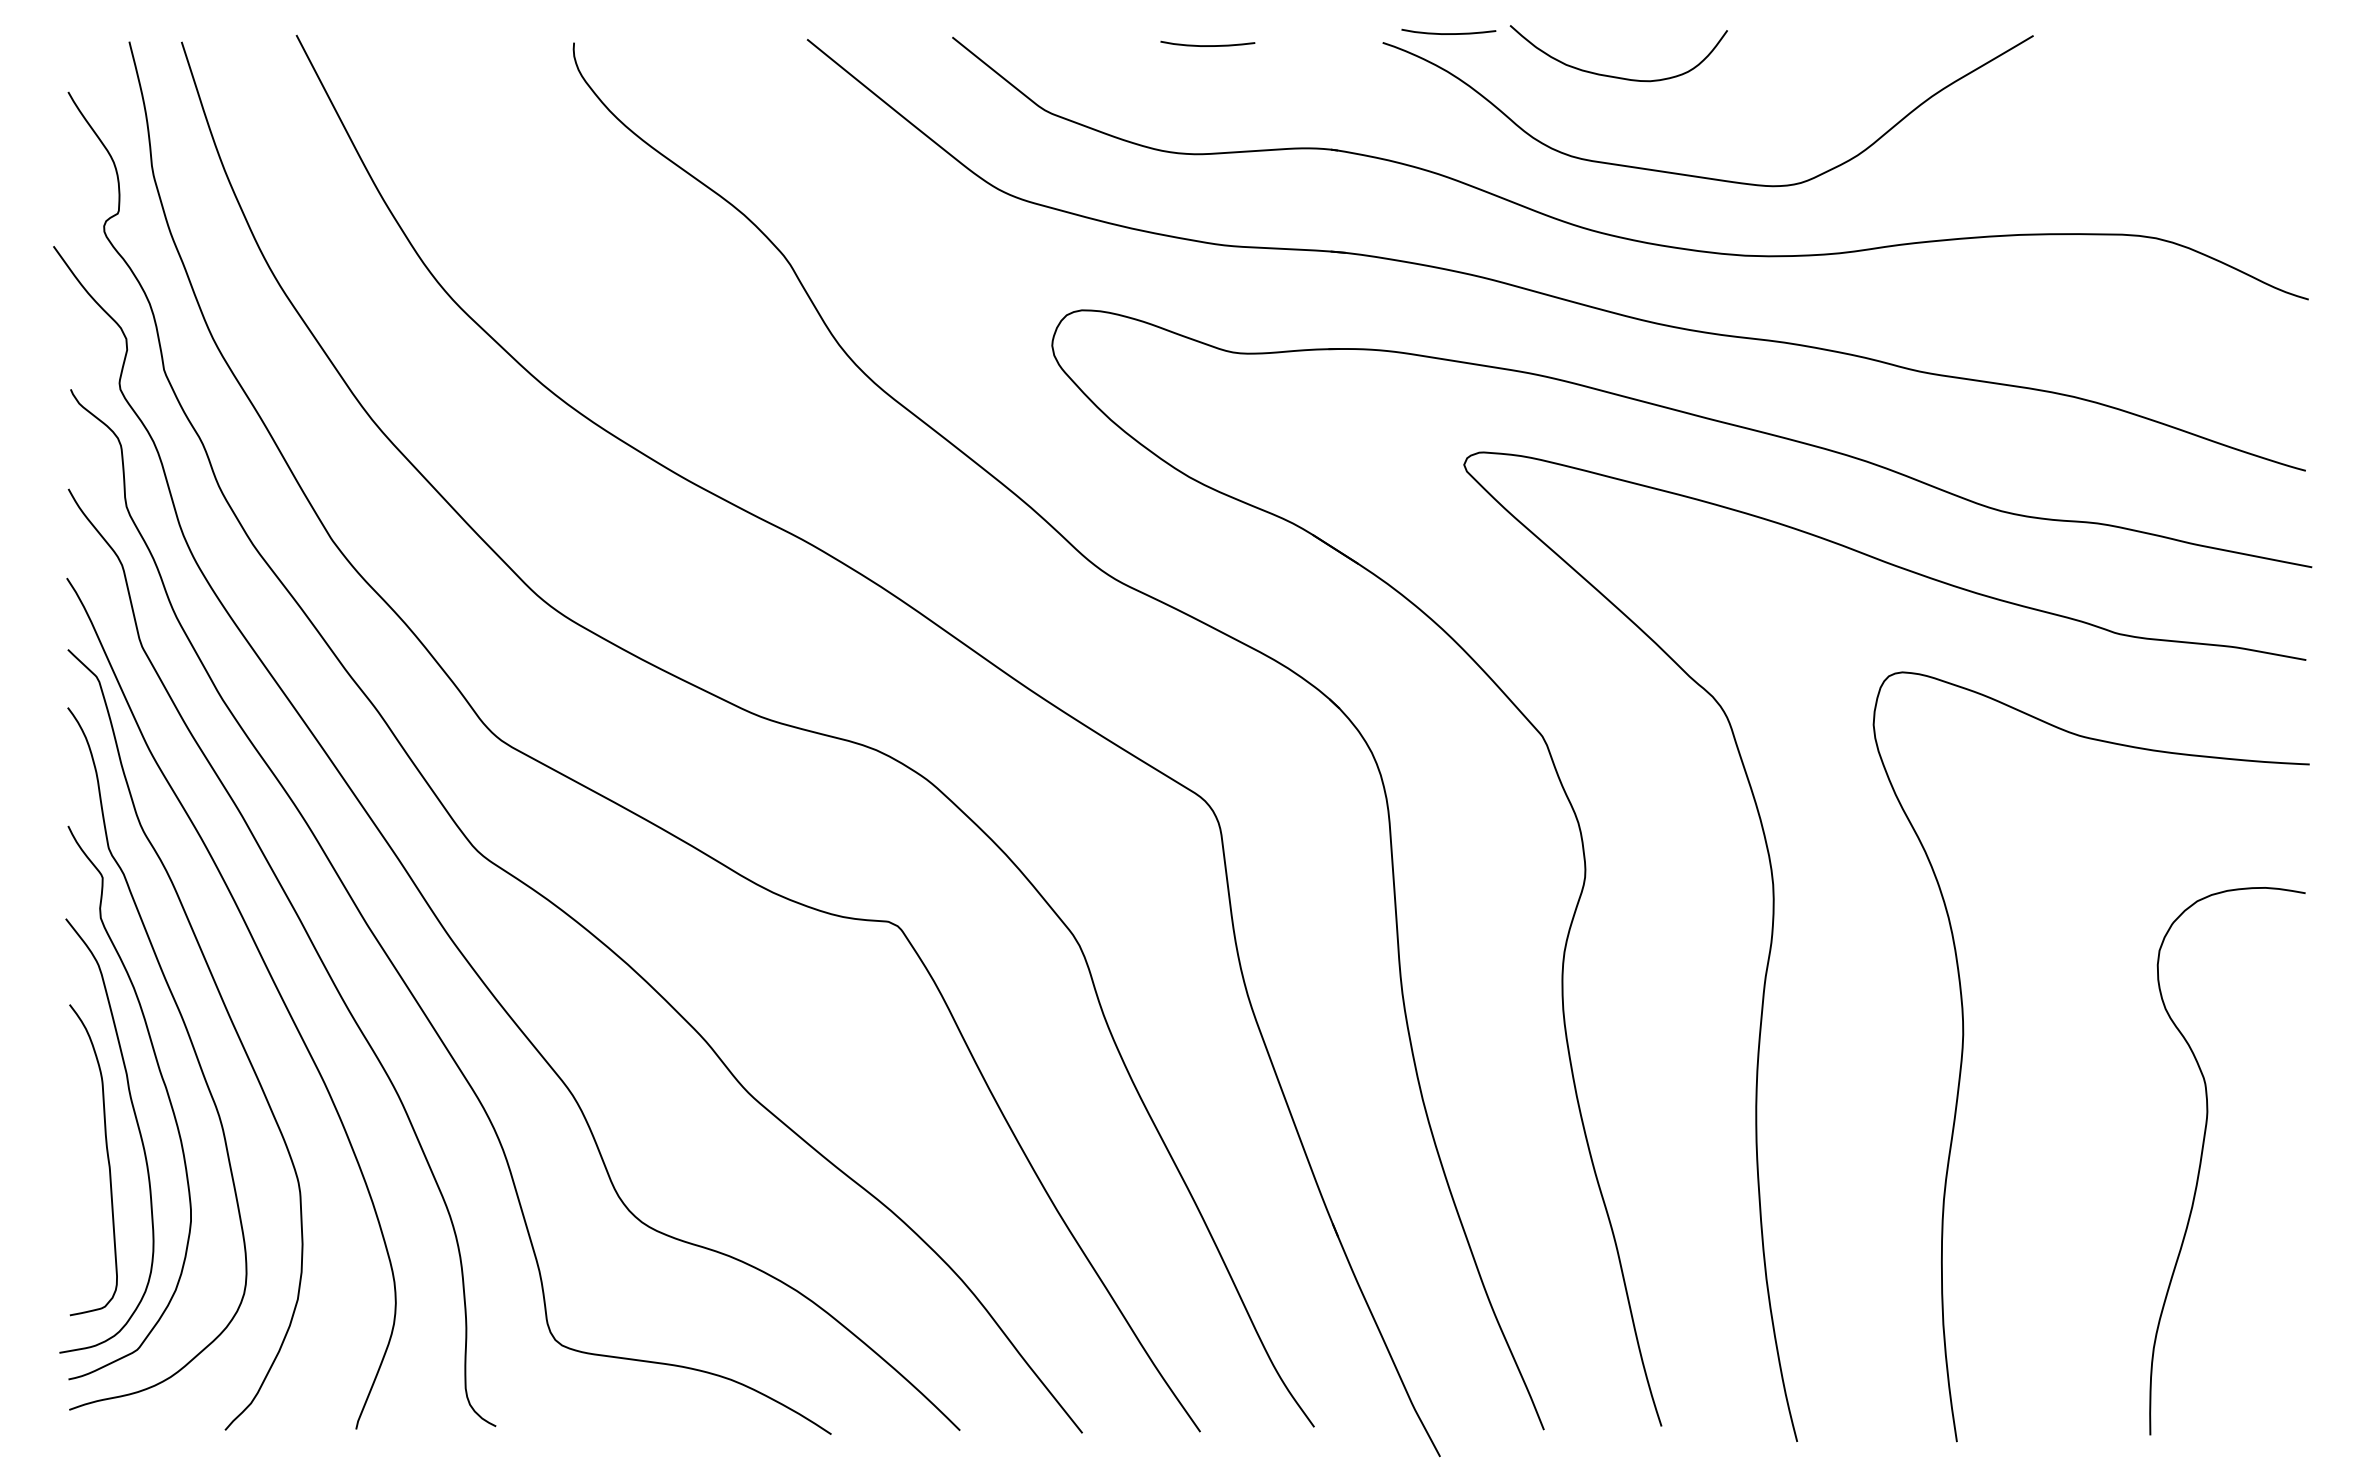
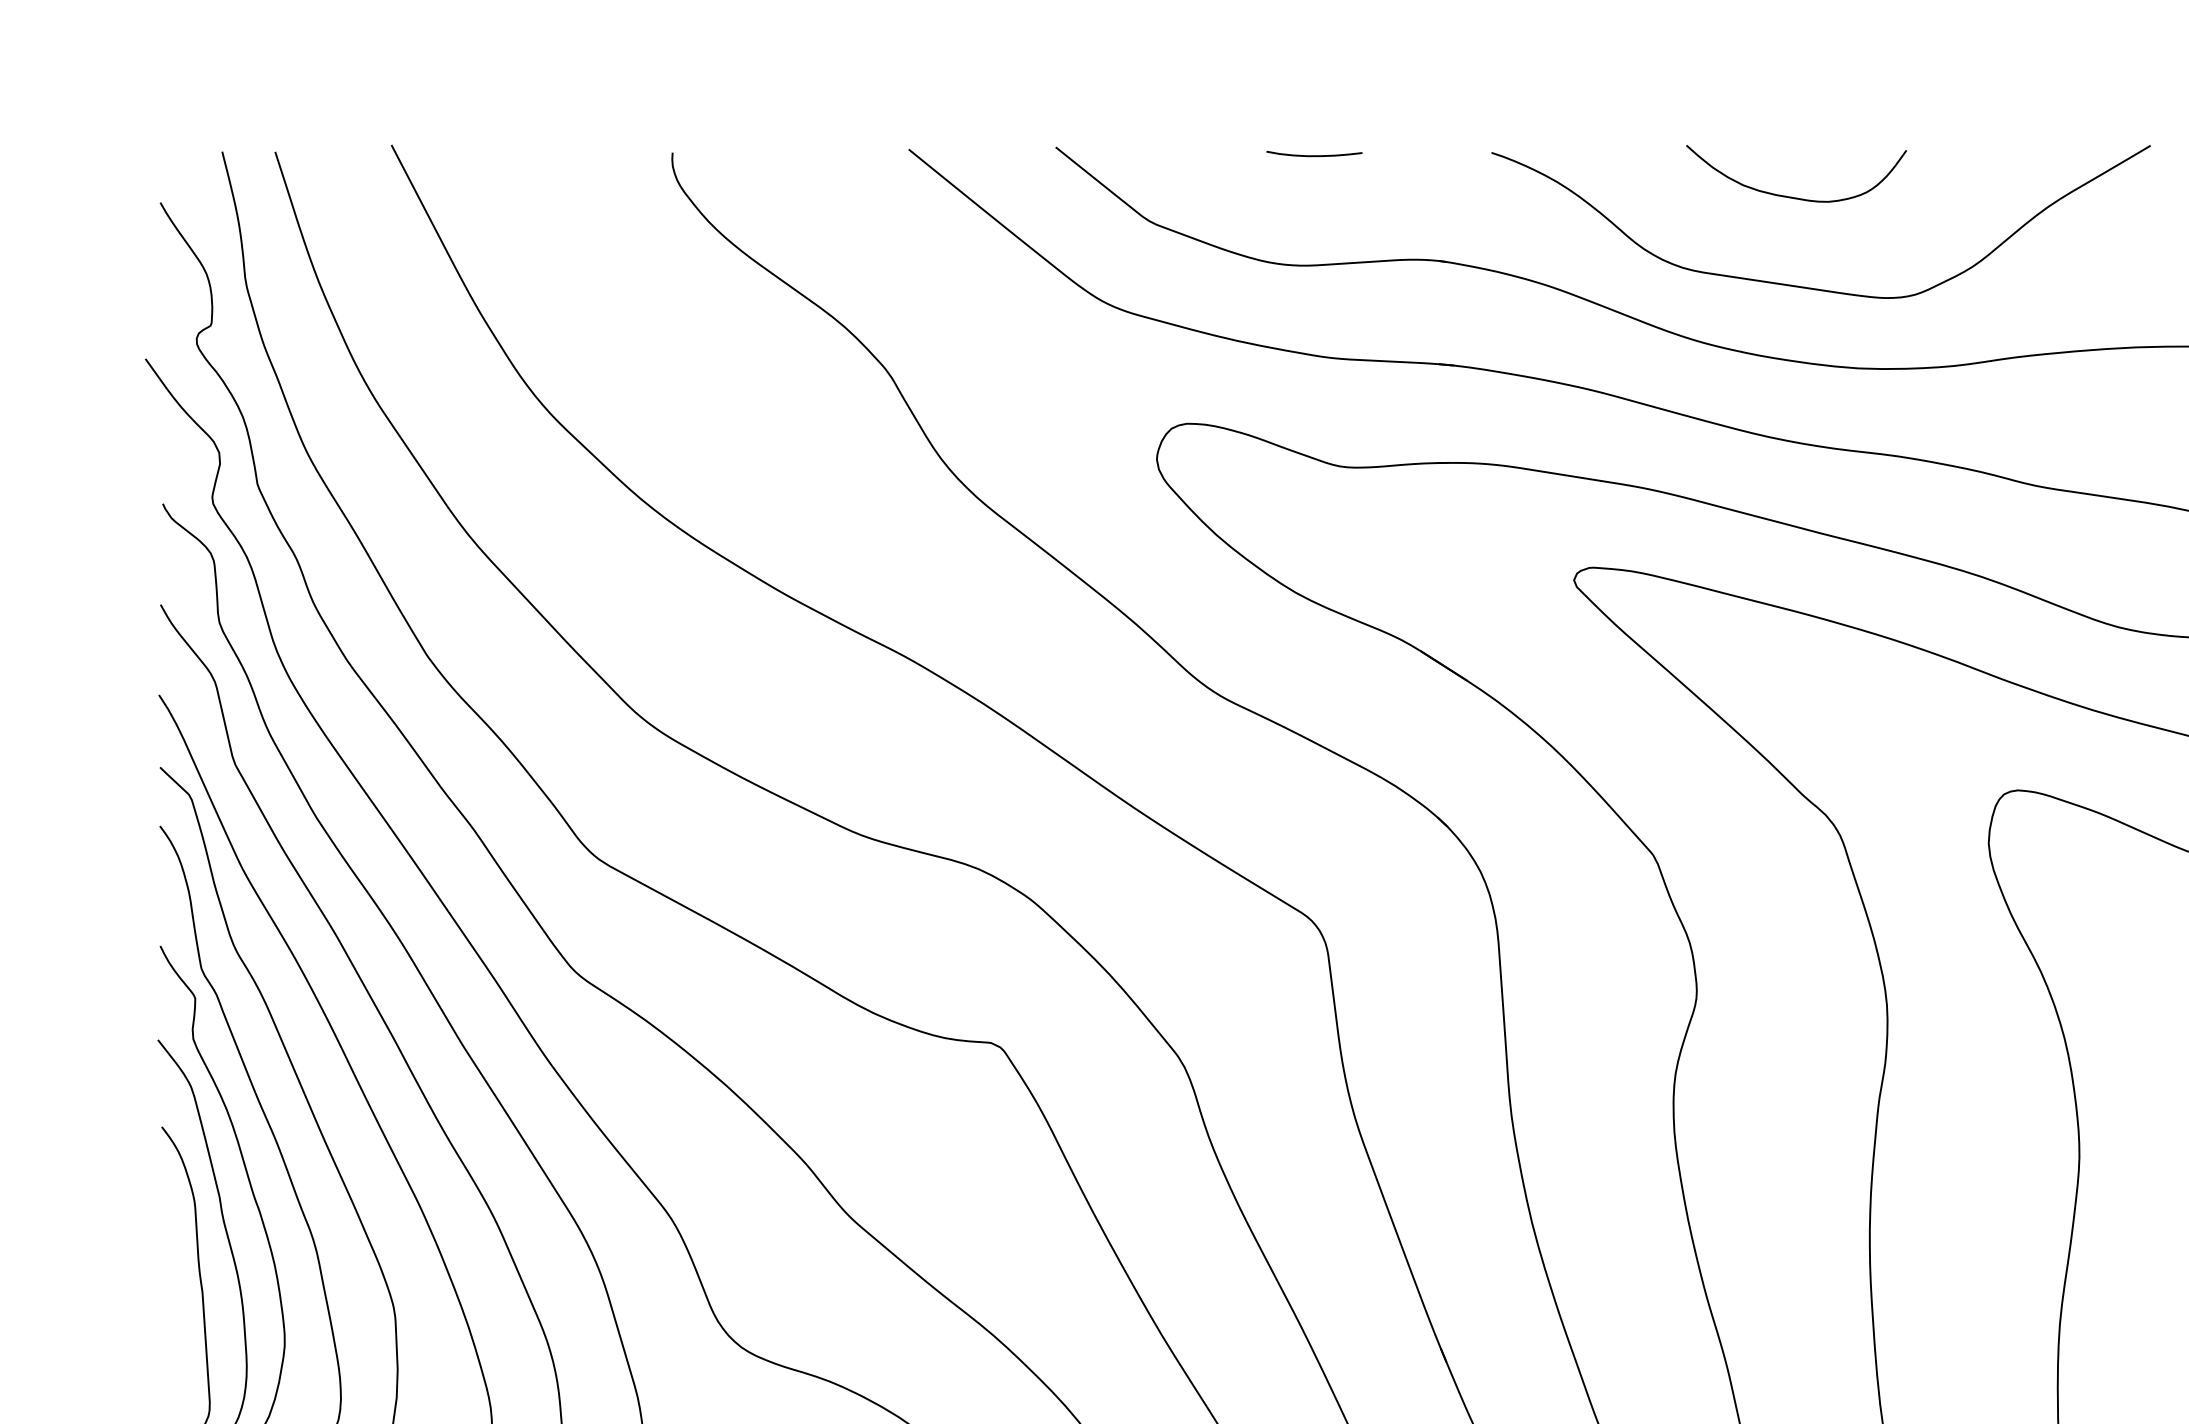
curve: (1448, 33) -> (1558, 143), removed
curve: (1617, 76) -> (1795, 197), moved

